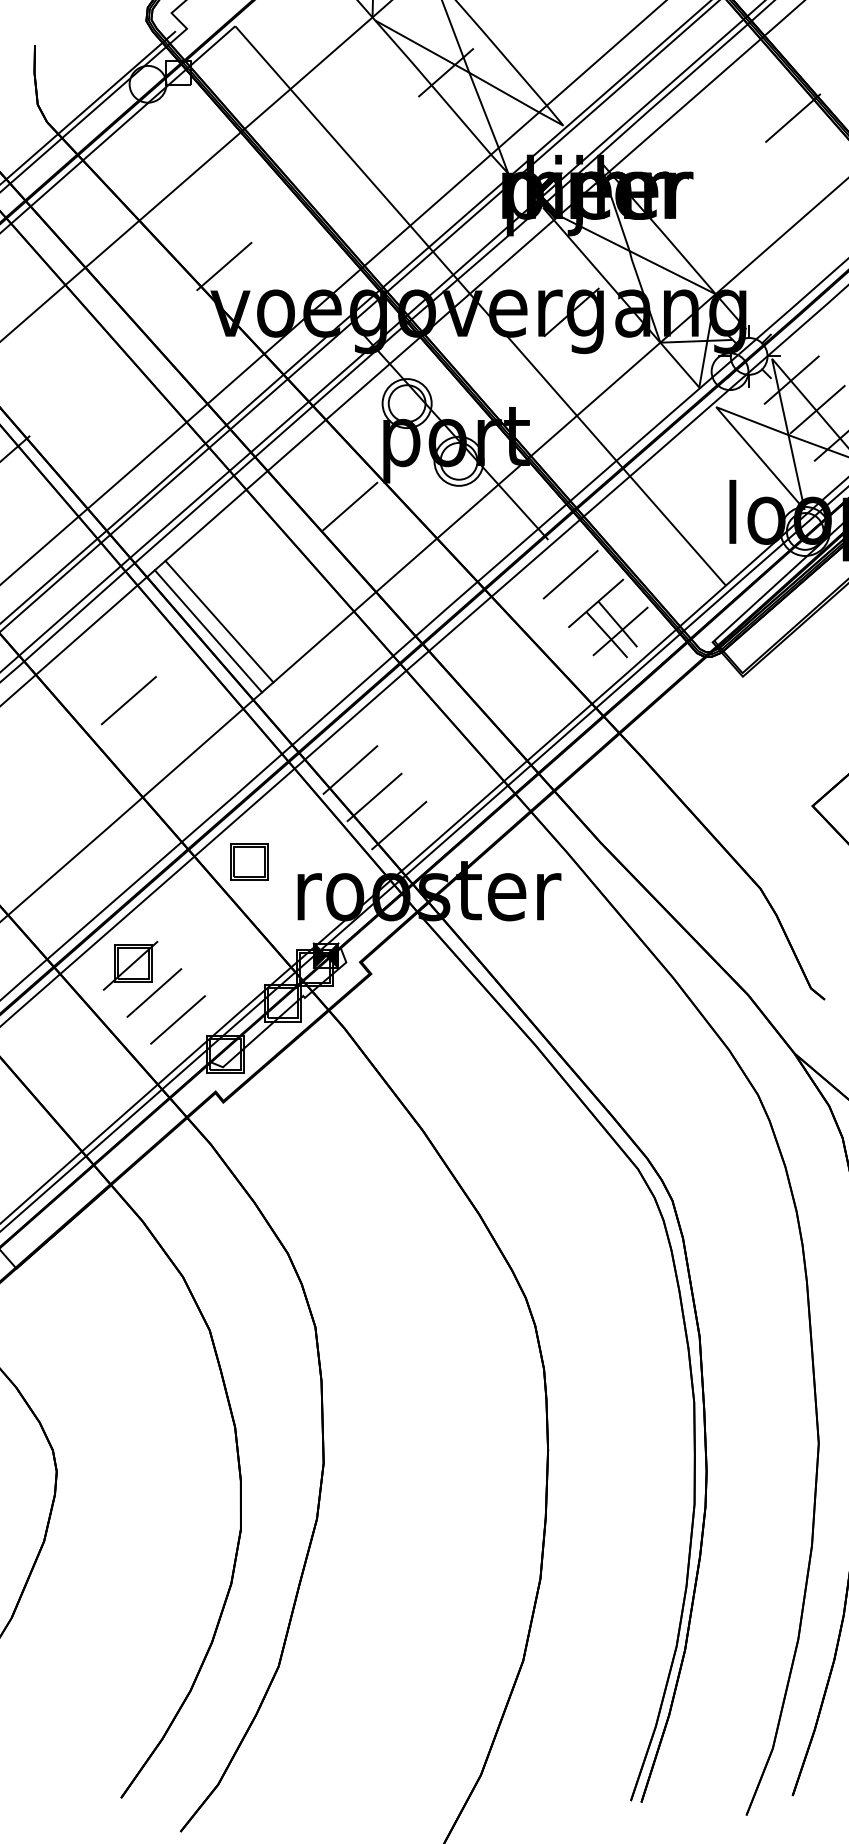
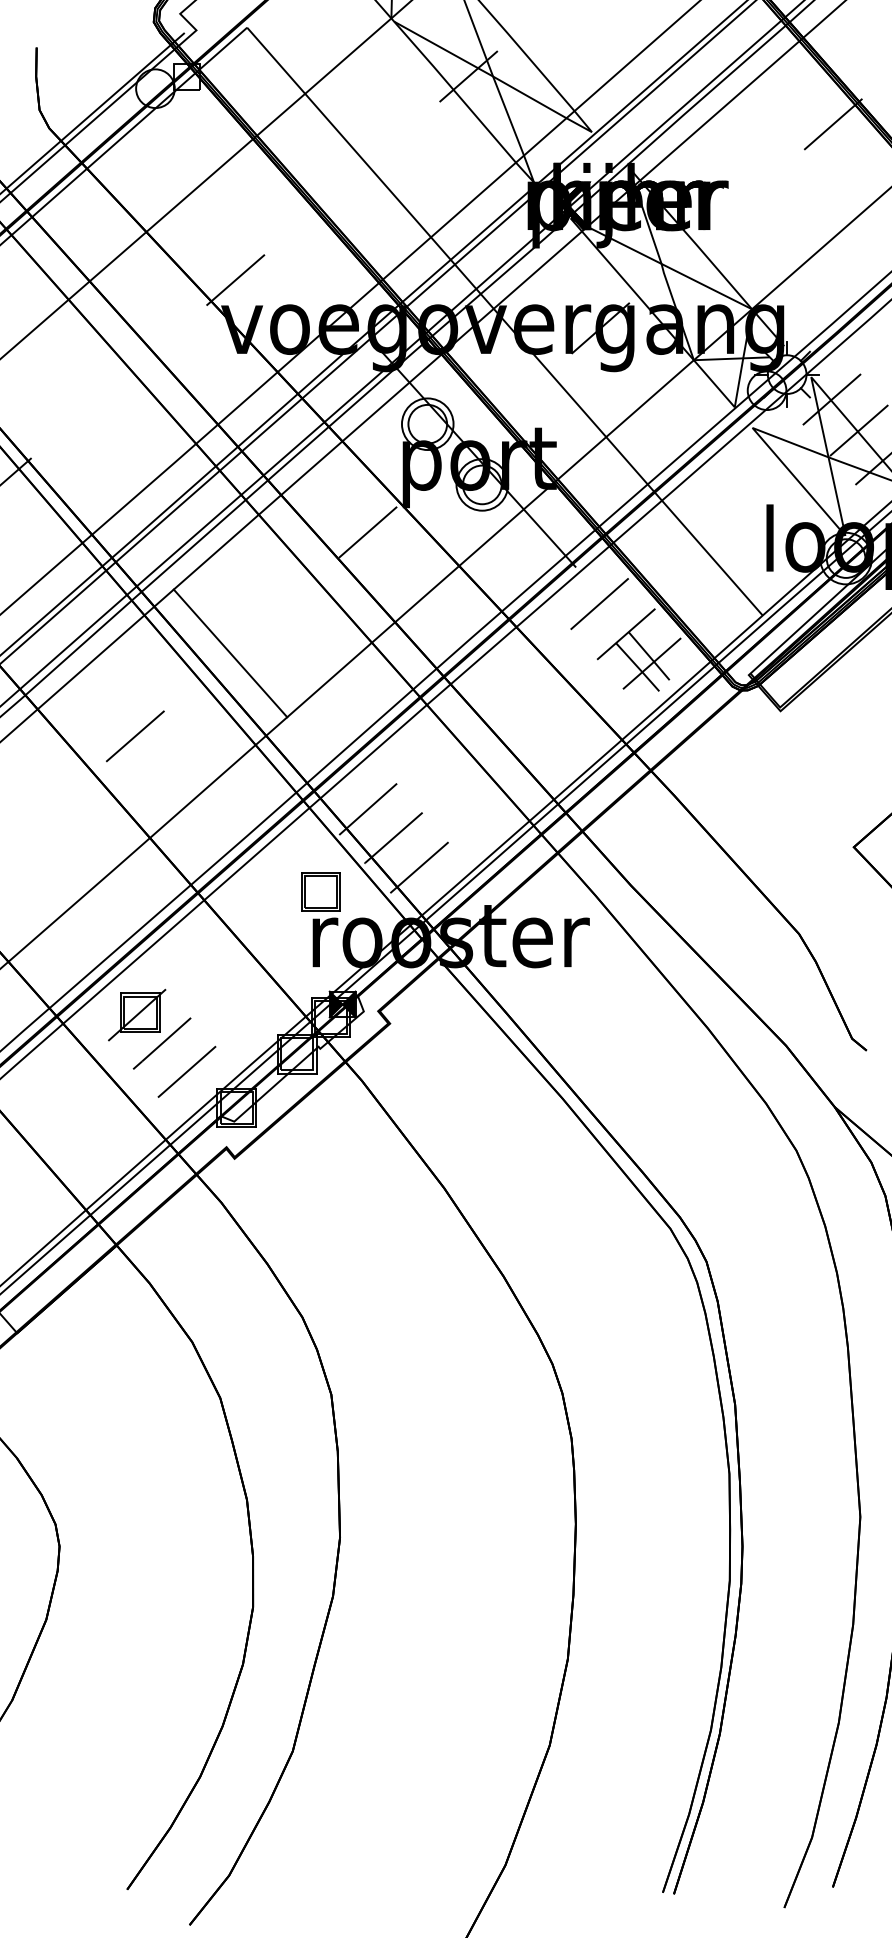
line: (208, 631) -> (218, 663), removed
part: (248, 861) -> (320, 891), moved

